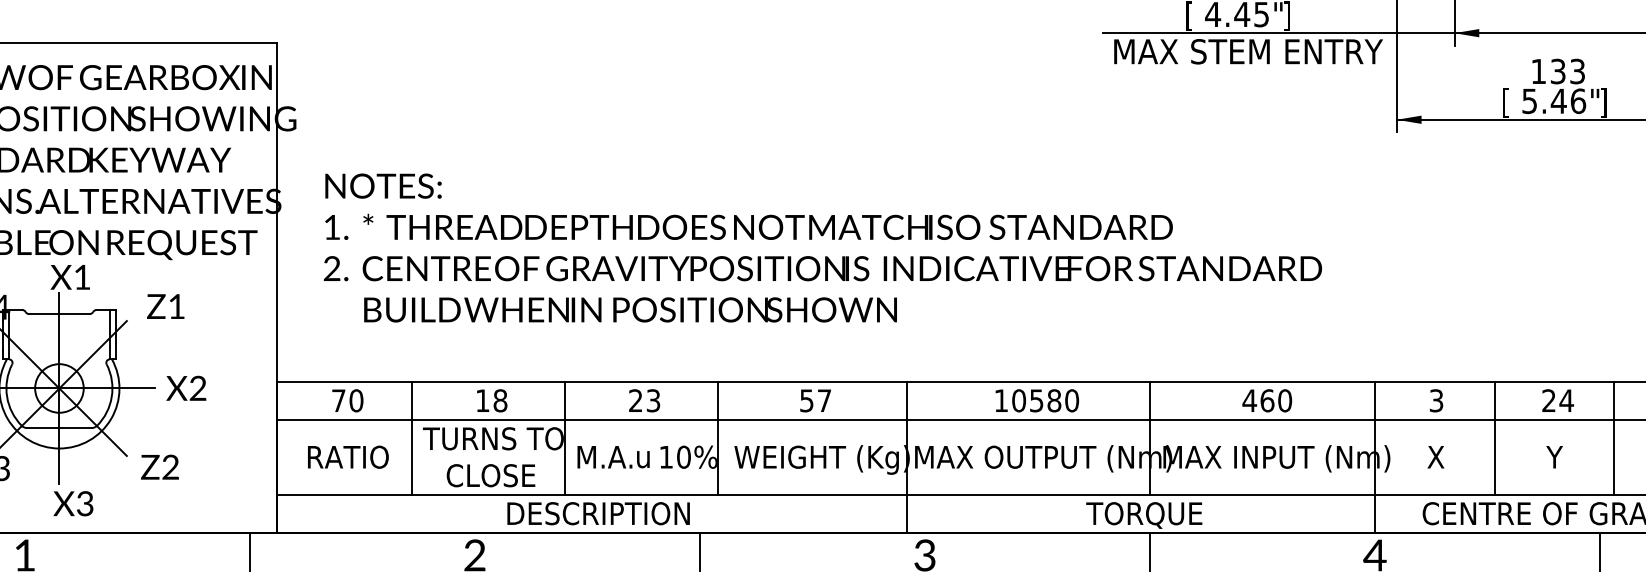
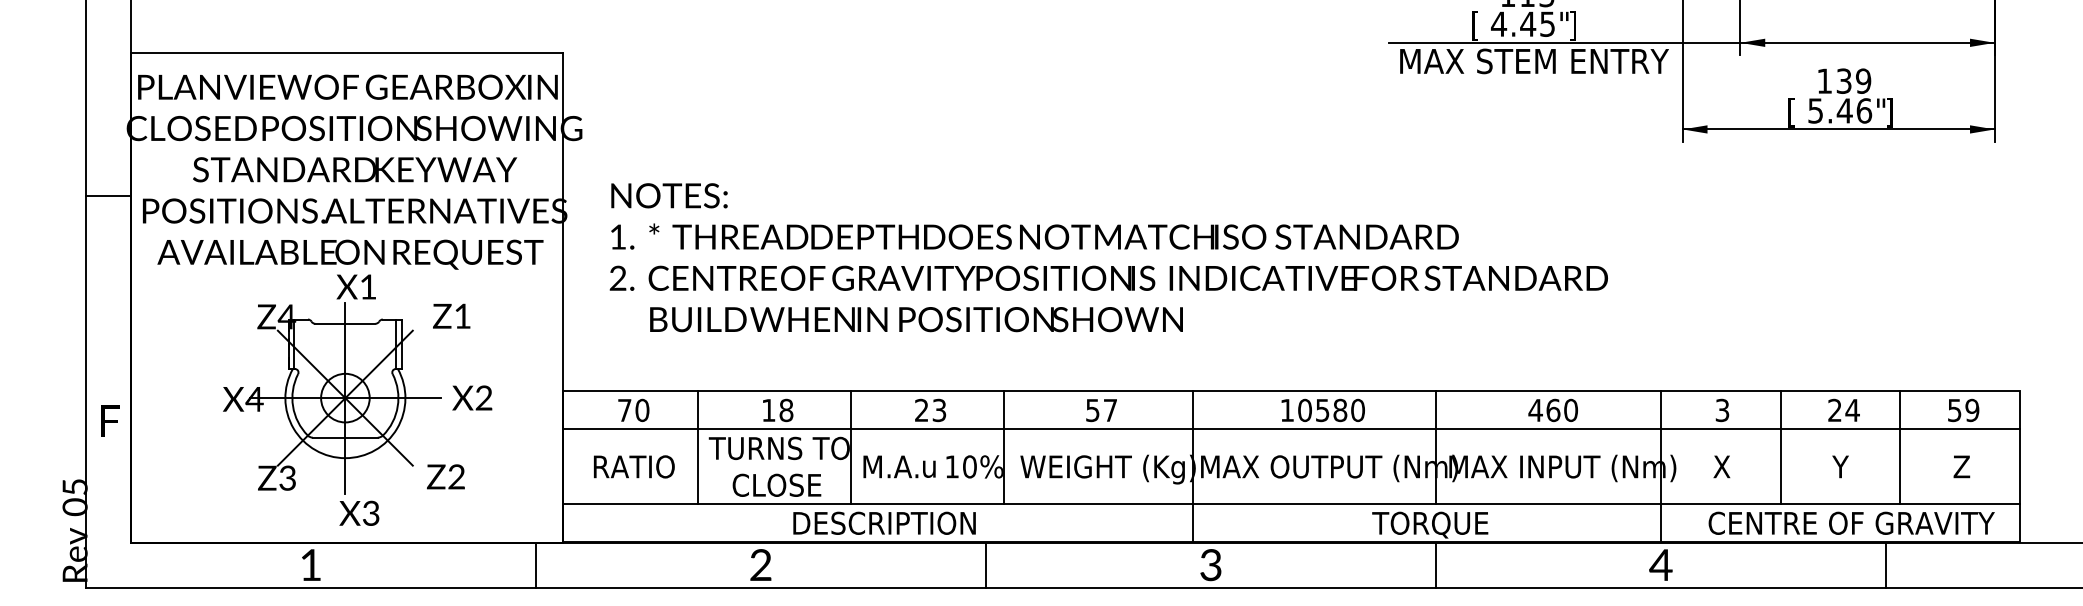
text: (1577, 70) -> (1863, 80), 133 -> 139

